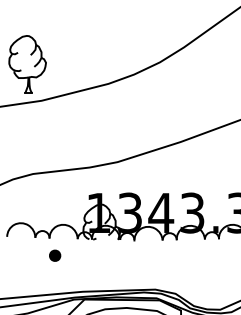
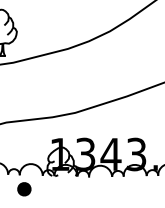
part: (54, 255) -> (23, 189), size x1.43

